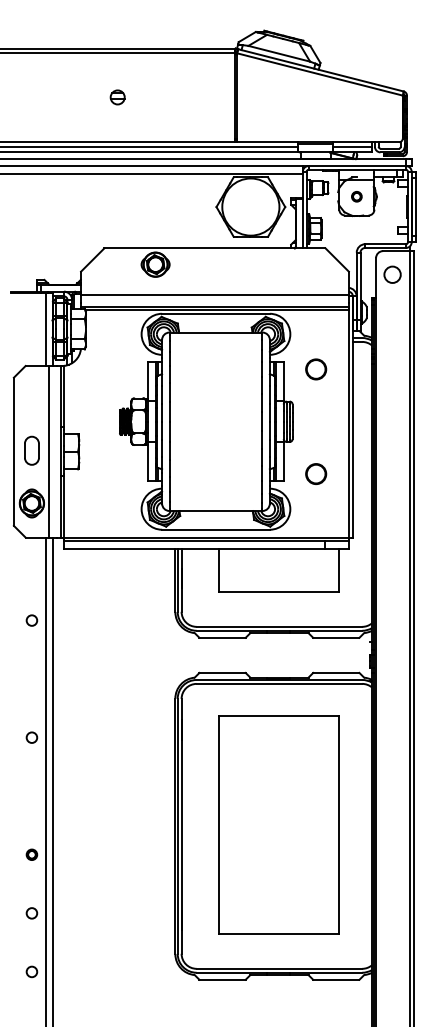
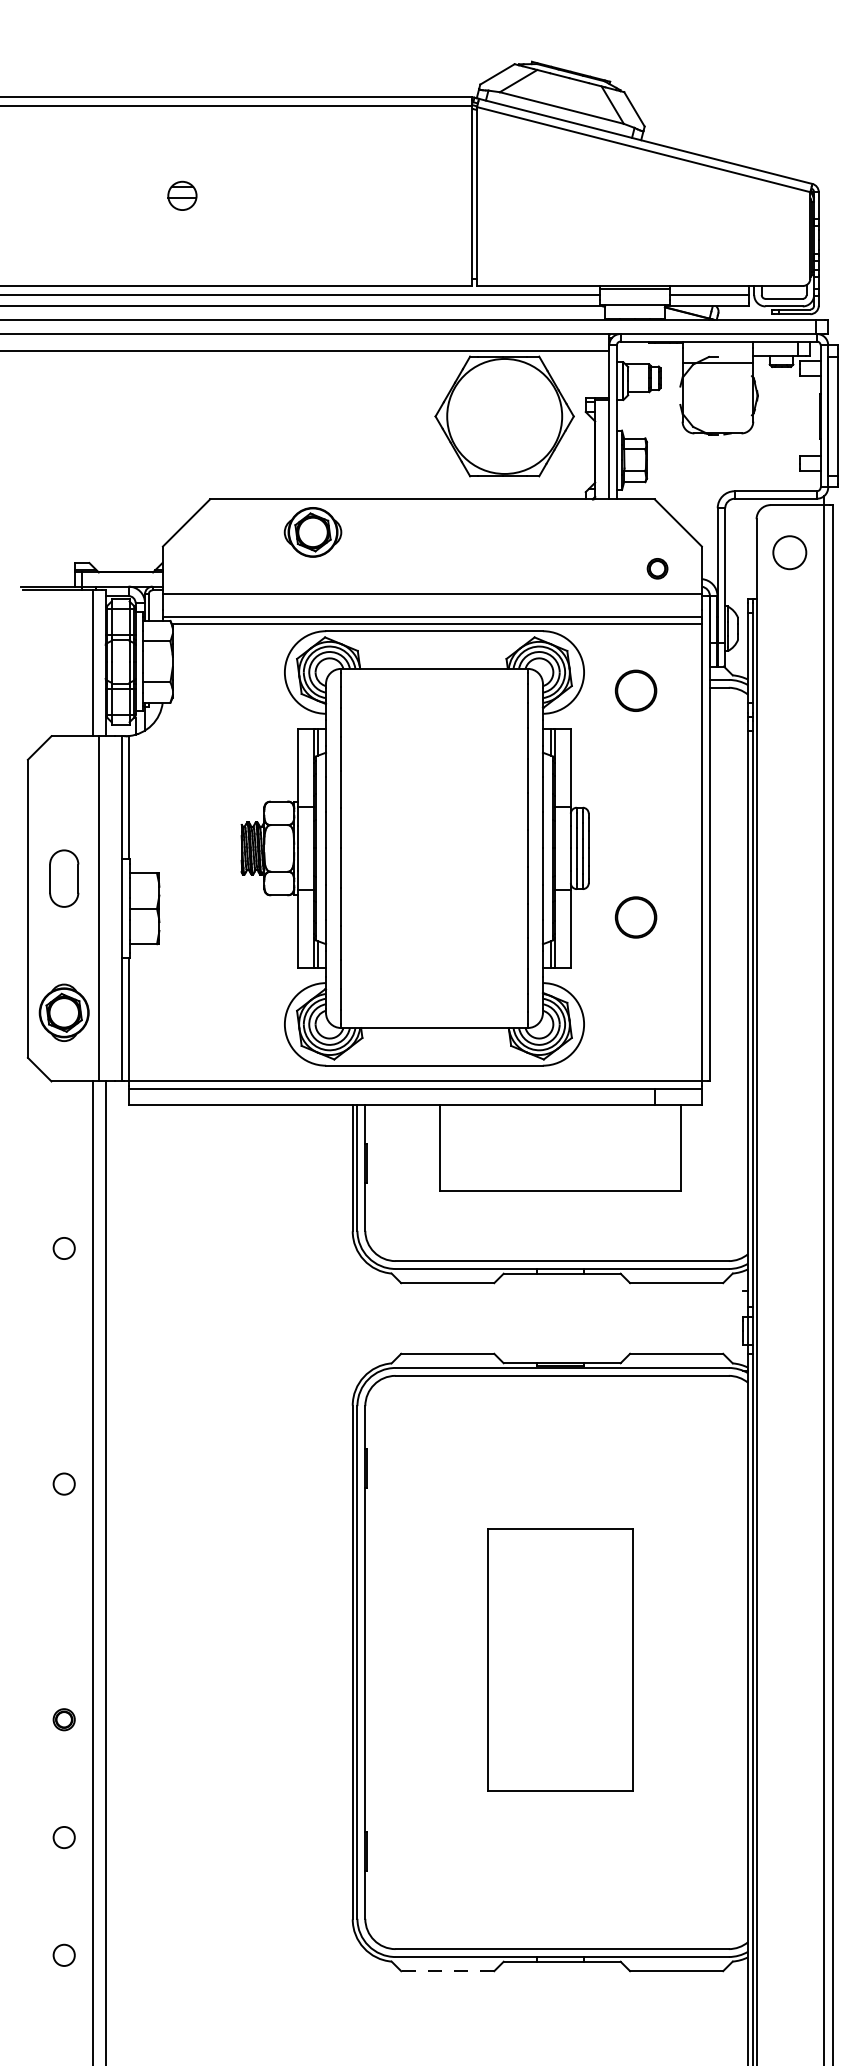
part: (117, 97) -> (182, 196), moved
part: (356, 196) -> (656, 568), moved
circle: (316, 369) -> (636, 690), moved
part: (31, 450) -> (63, 878), moved
circle: (316, 473) -> (636, 916), moved
part: (278, 824) -> (560, 1658), size x0.6
line: (222, 979) -> (447, 1970), solid -> dashed

